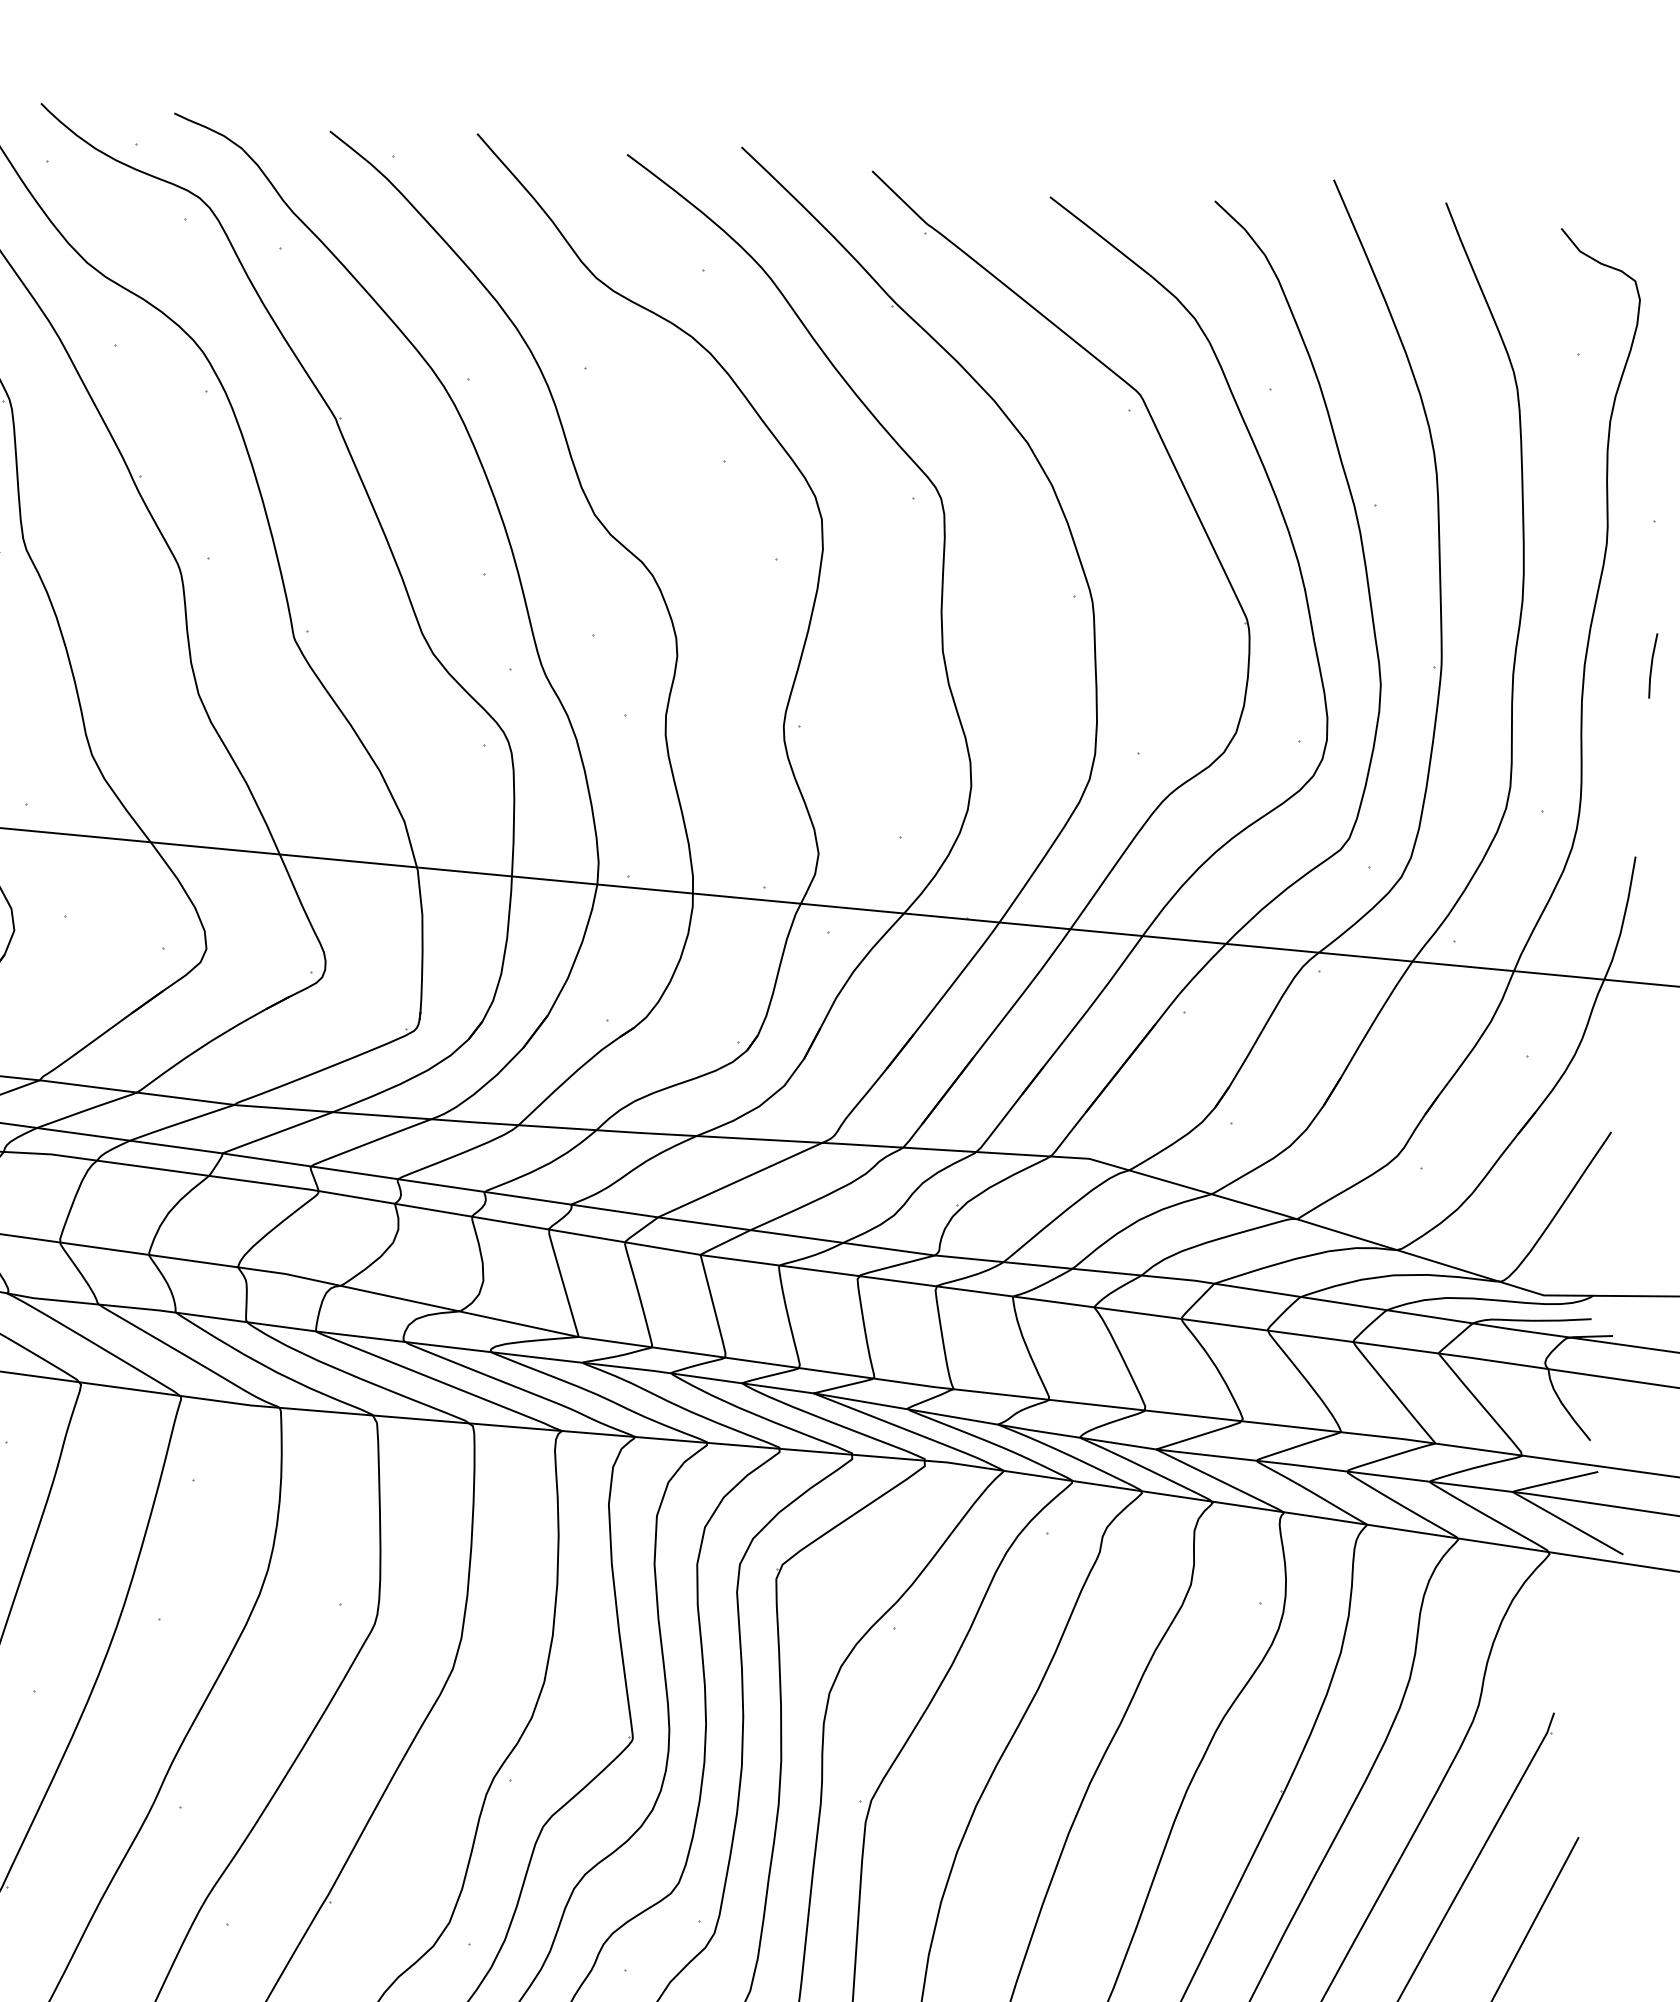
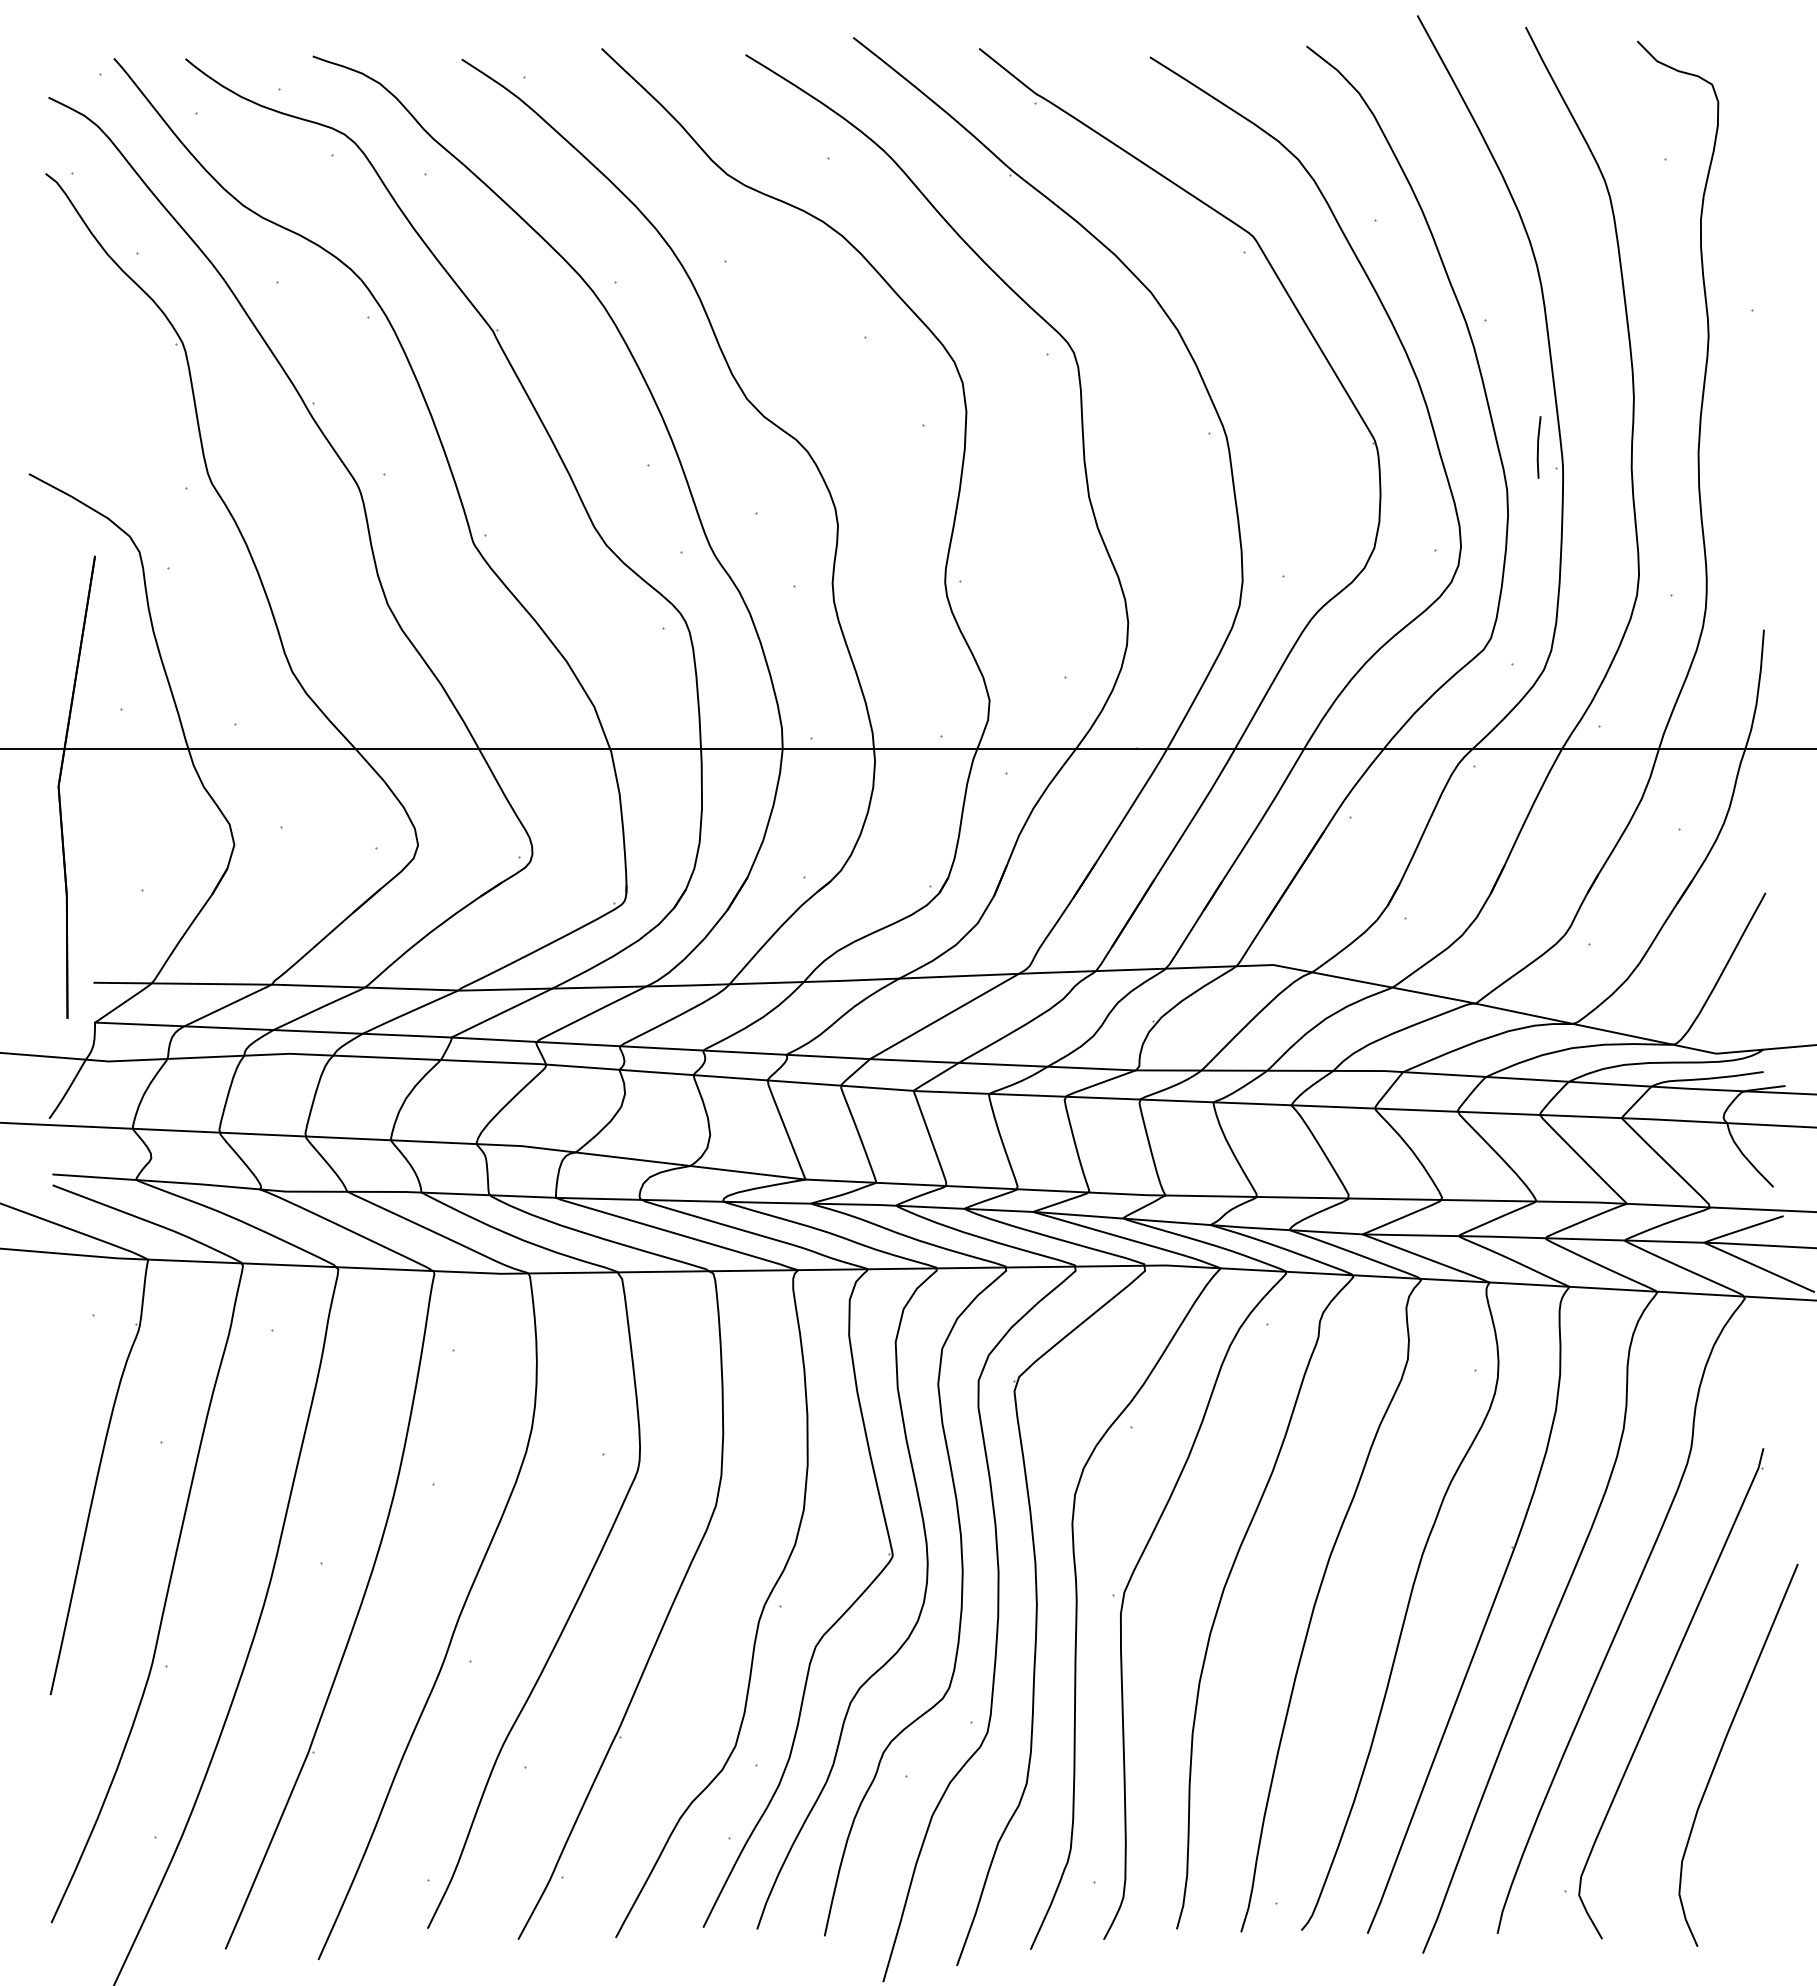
line: (1652, 665) -> (1538, 447), moved

